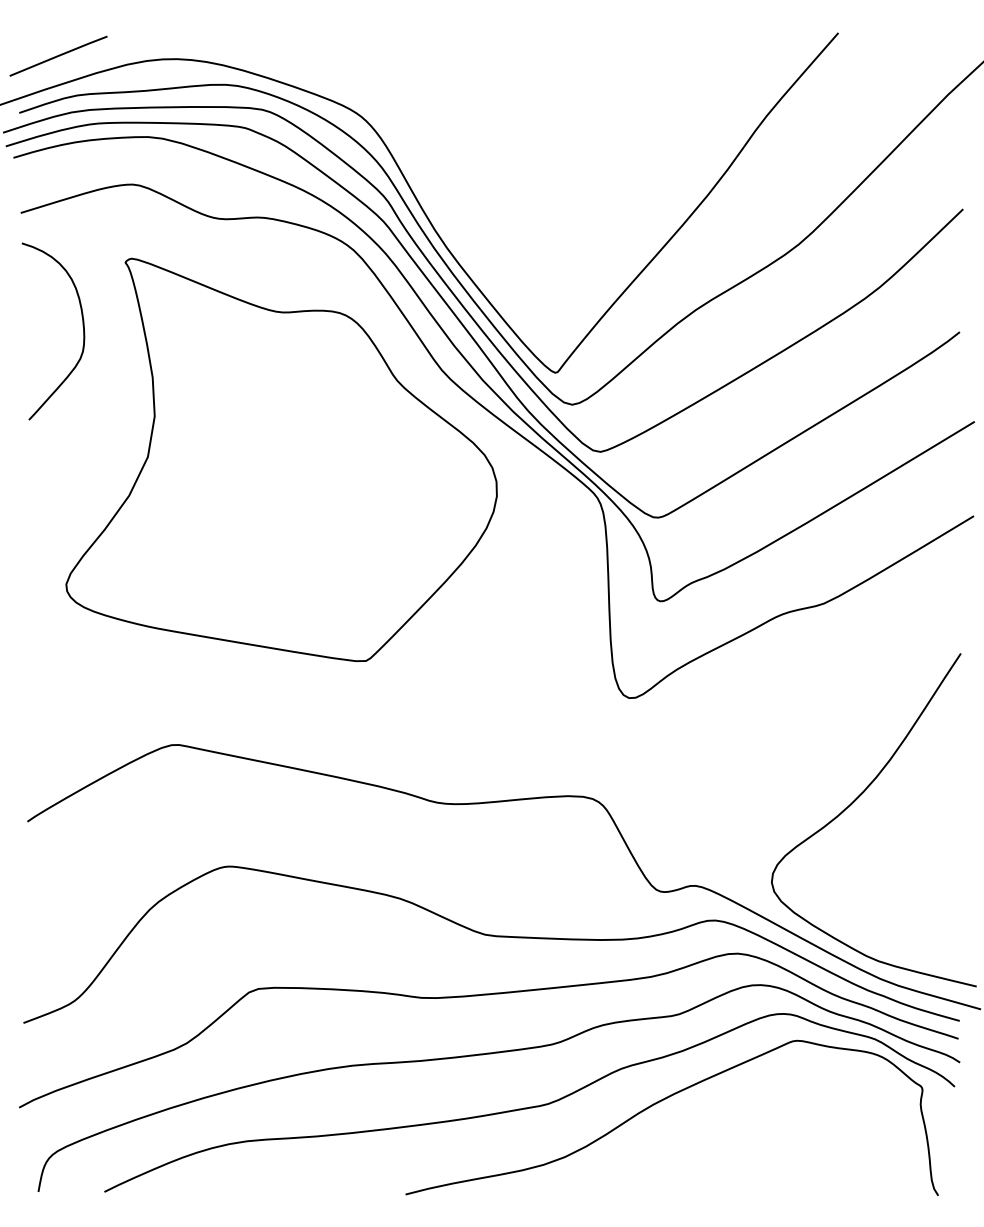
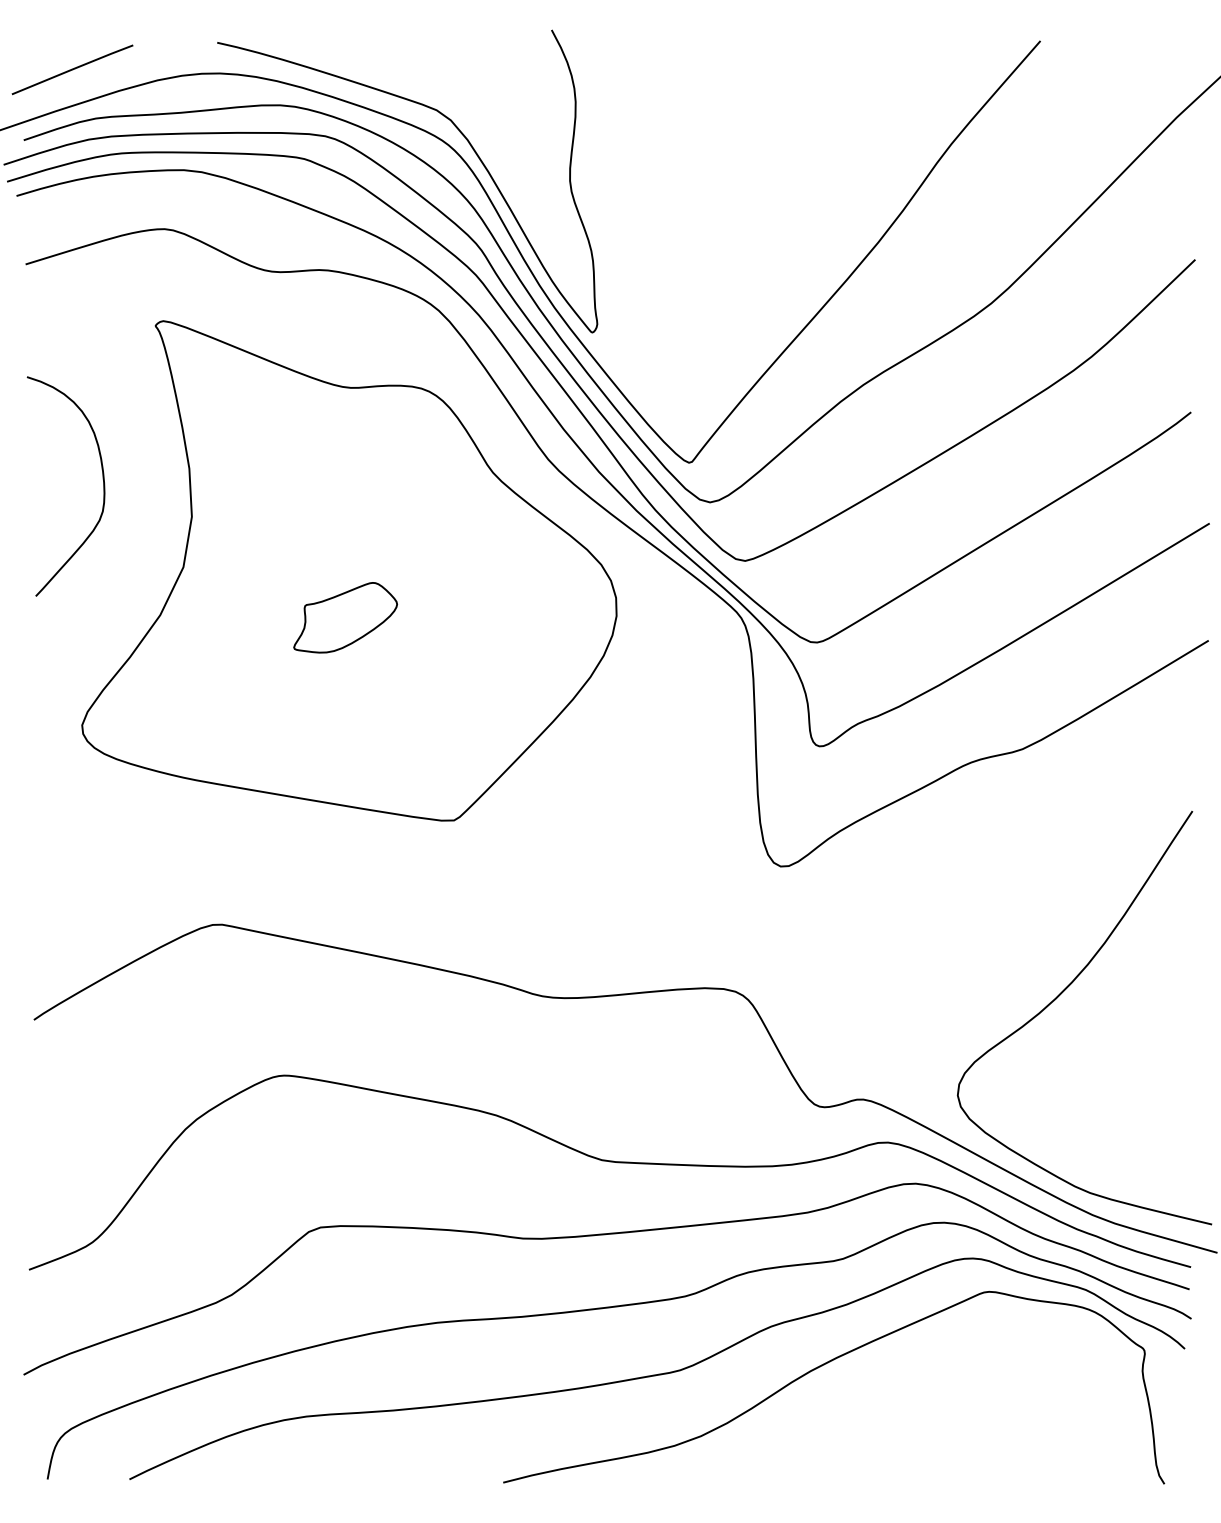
curve: (370, 106) -> (459, 132), added
curve: (82, 325) -> (102, 479), moved
part: (278, 497) -> (345, 617), added

